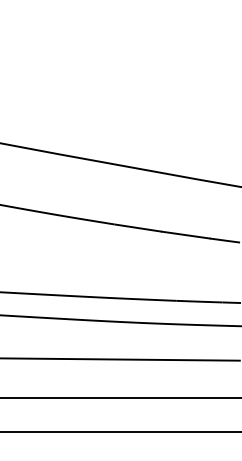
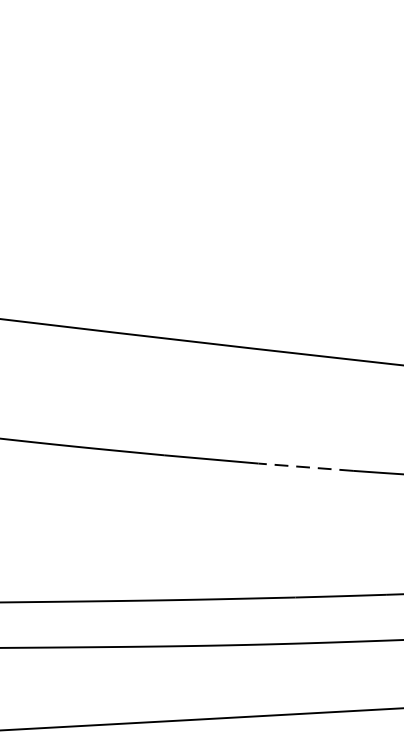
line: (185, 235) -> (305, 468), solid -> dashed

